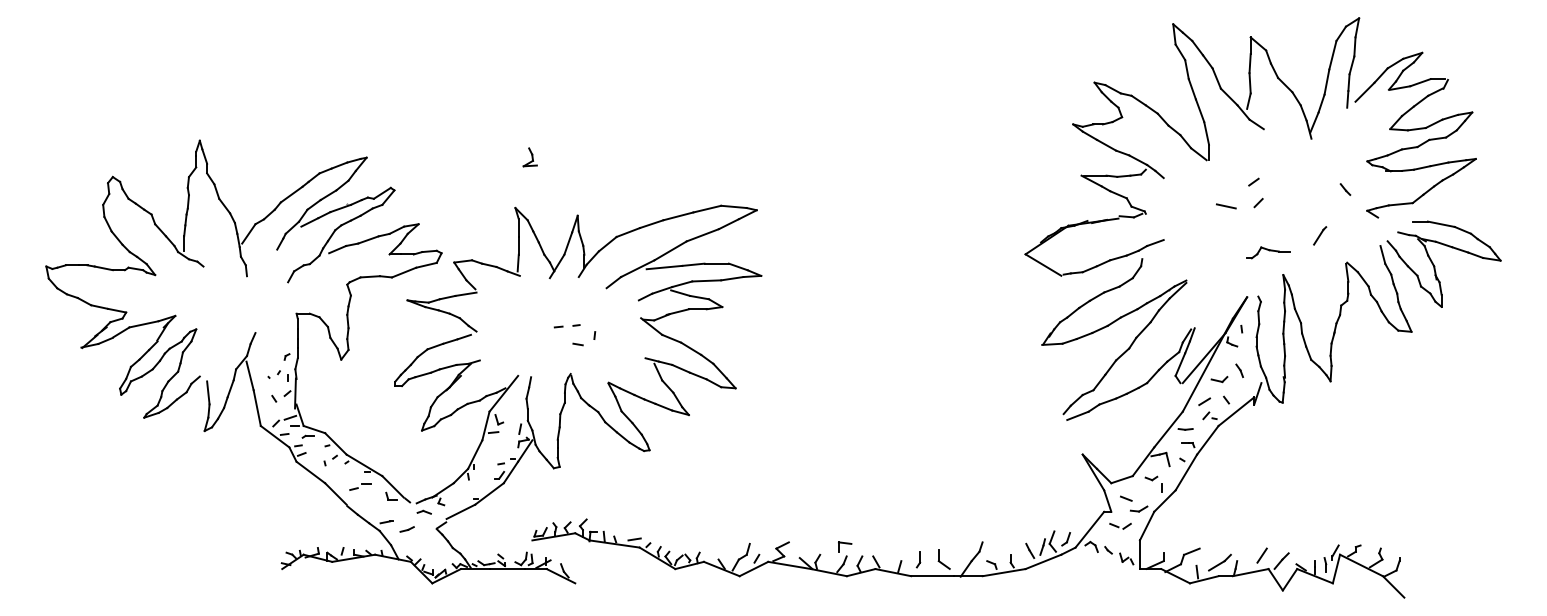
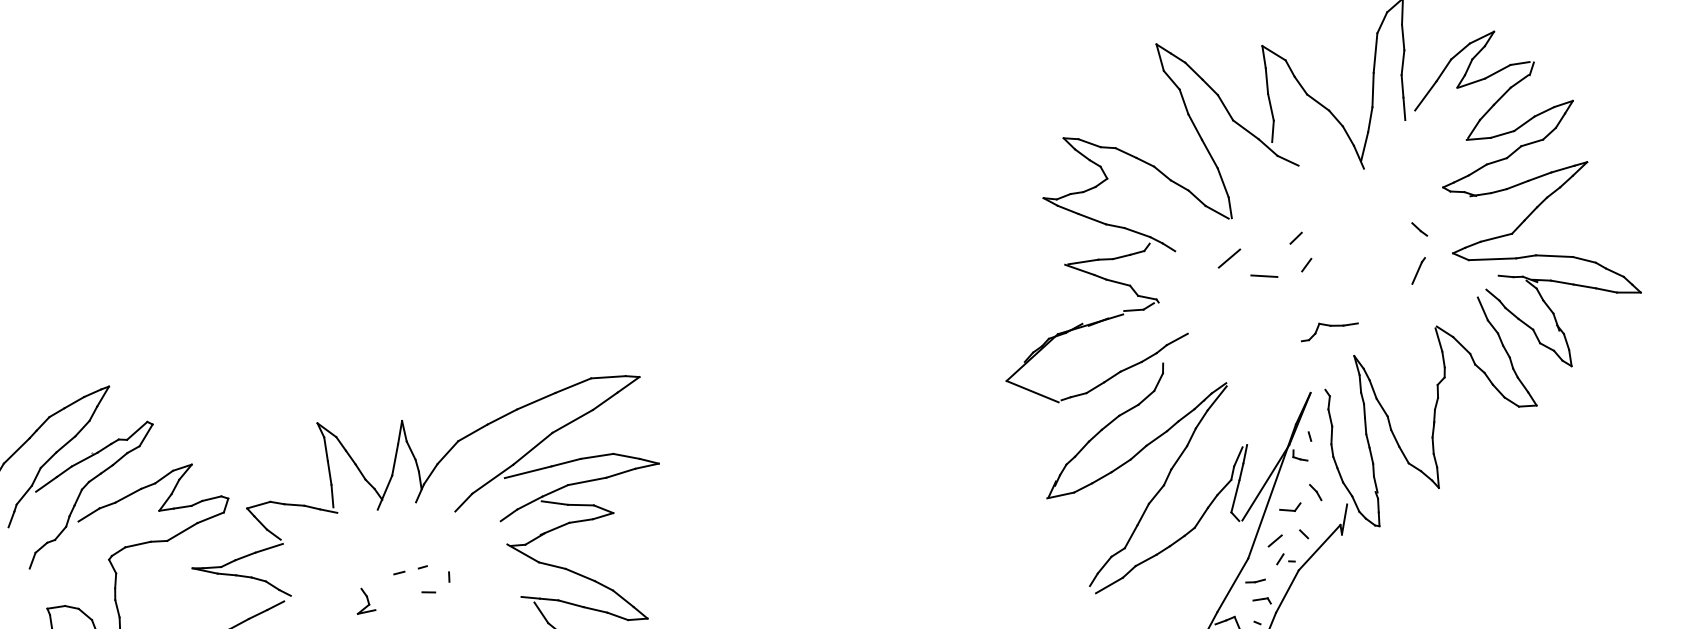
part: (529, 157) -> (363, 600), moved
line: (1202, 189) -> (1229, 258), added
line: (1395, 219) -> (1492, 259), added
line: (1320, 235) -> (1419, 270), moved

